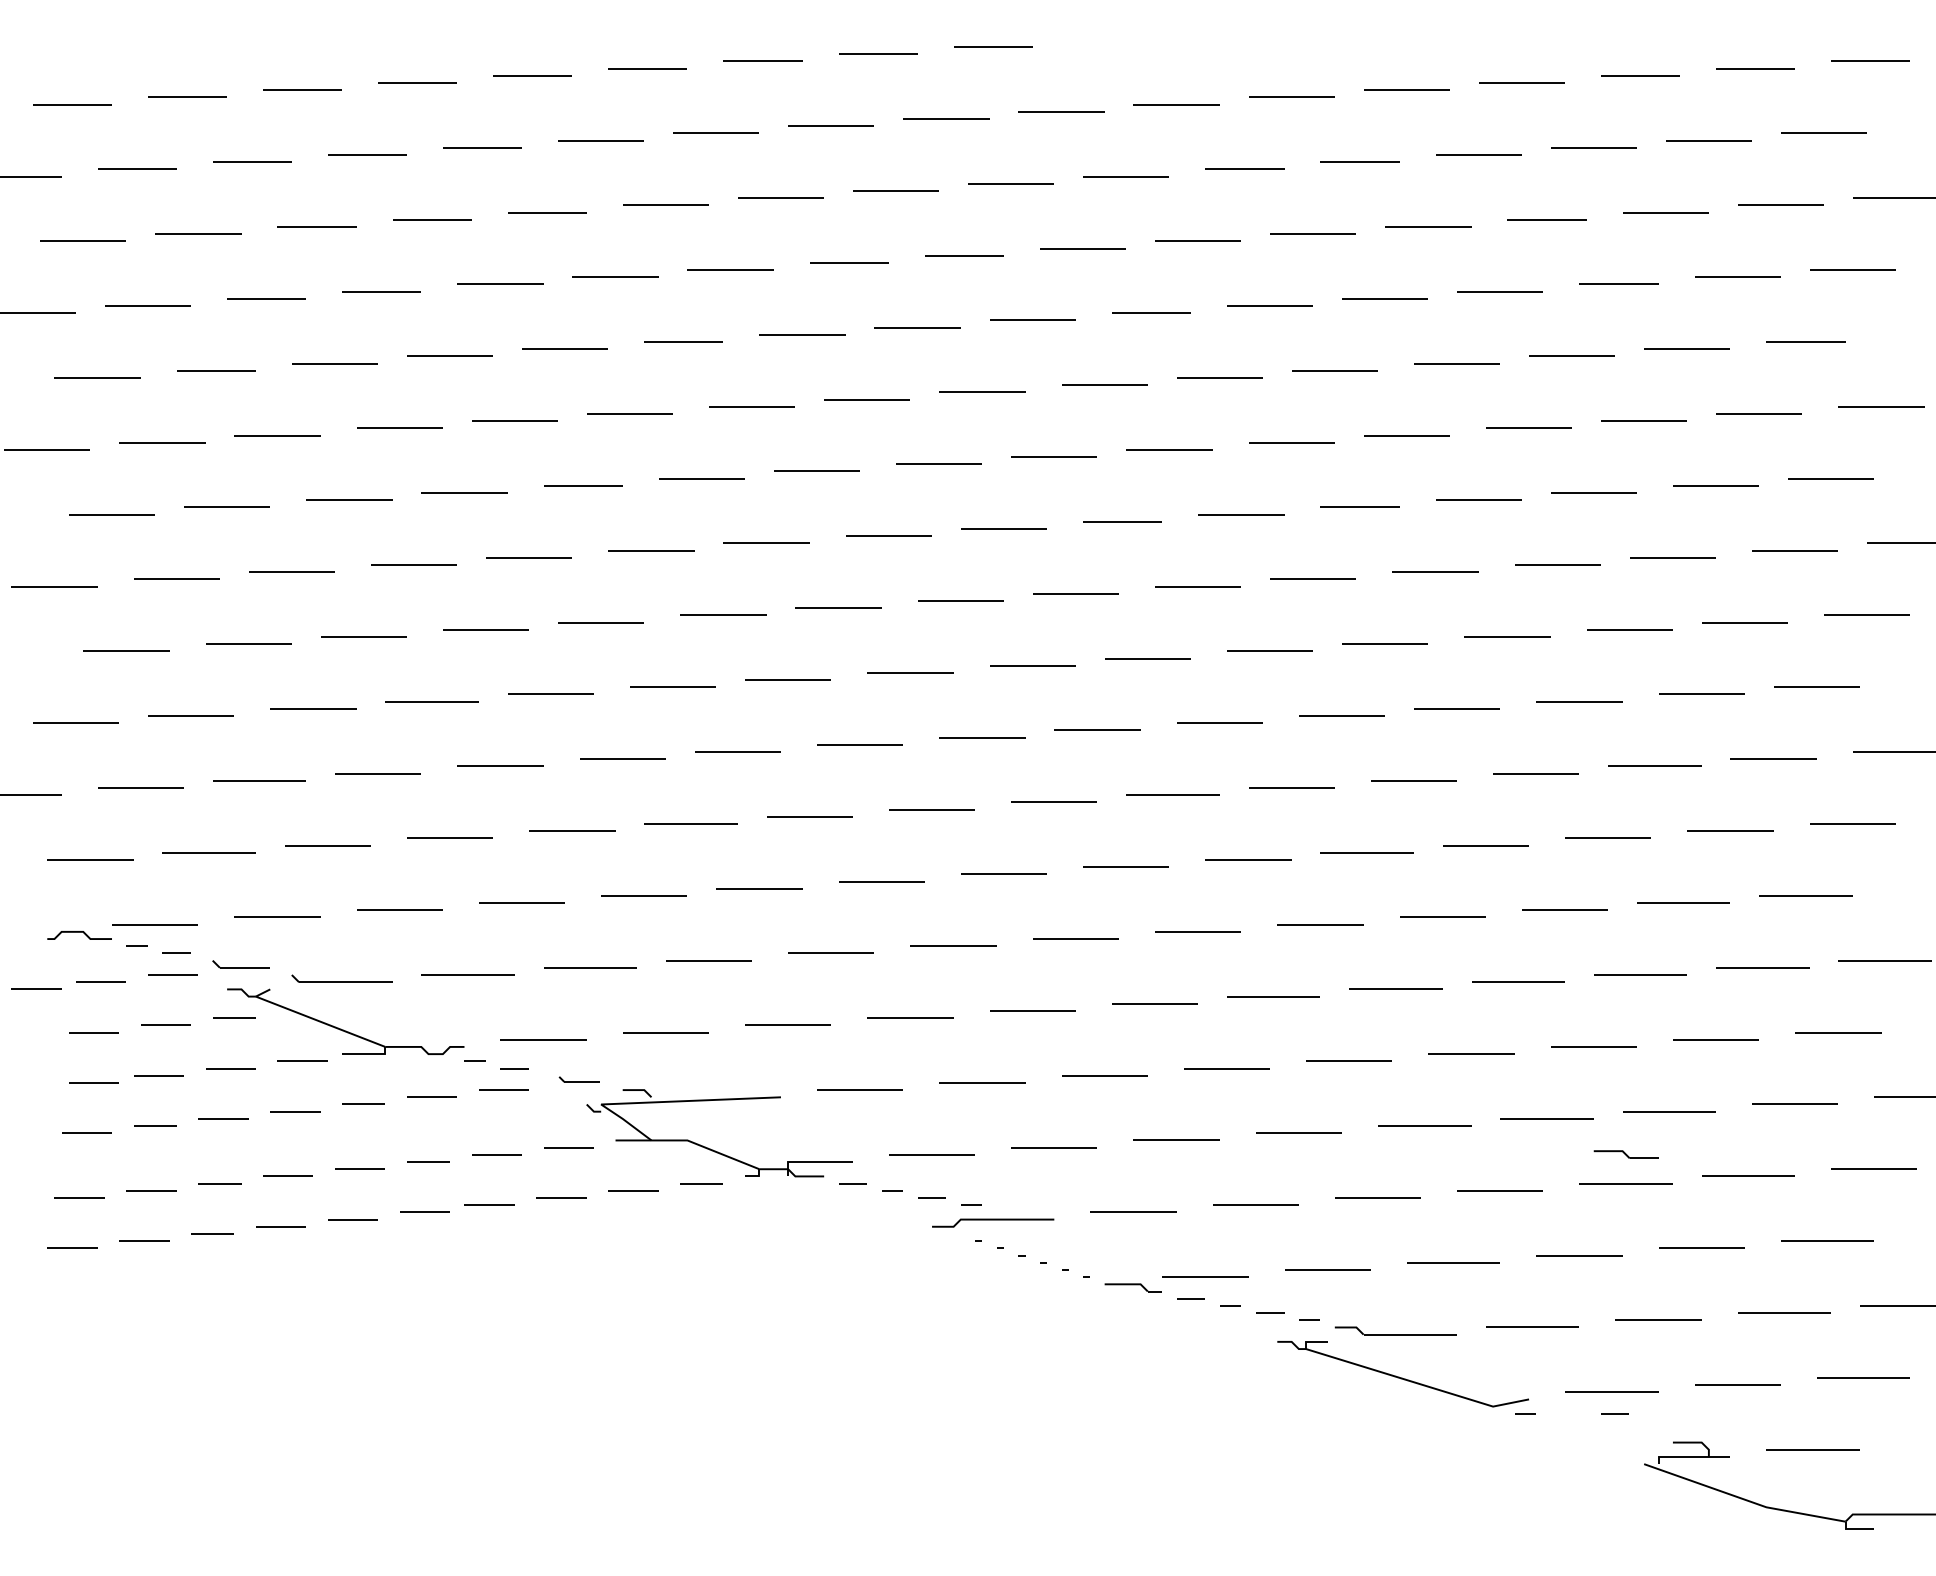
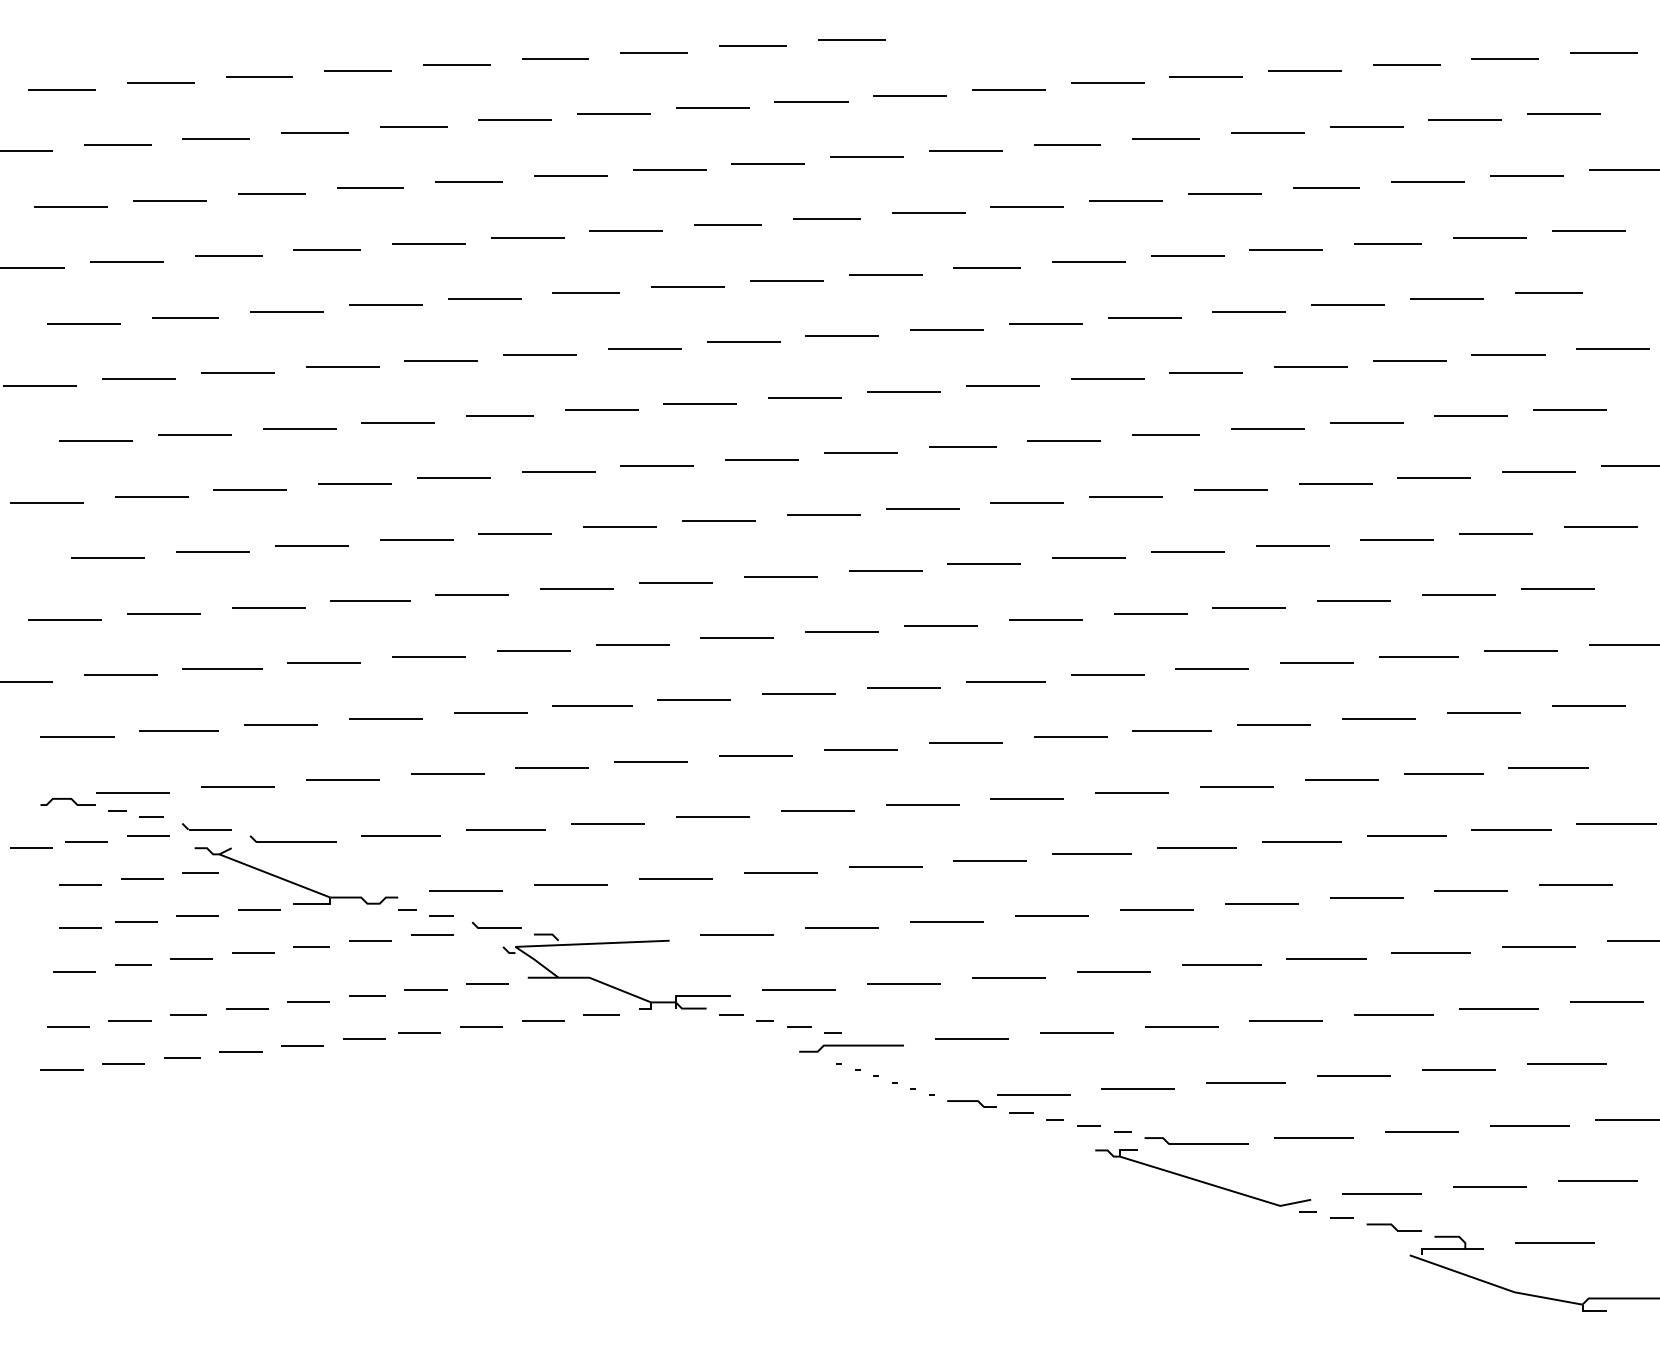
part: (578, 1079) -> (496, 925), size x1.43
part: (1625, 1154) -> (1393, 1227), moved
line: (1614, 1413) -> (1341, 1217), moved

